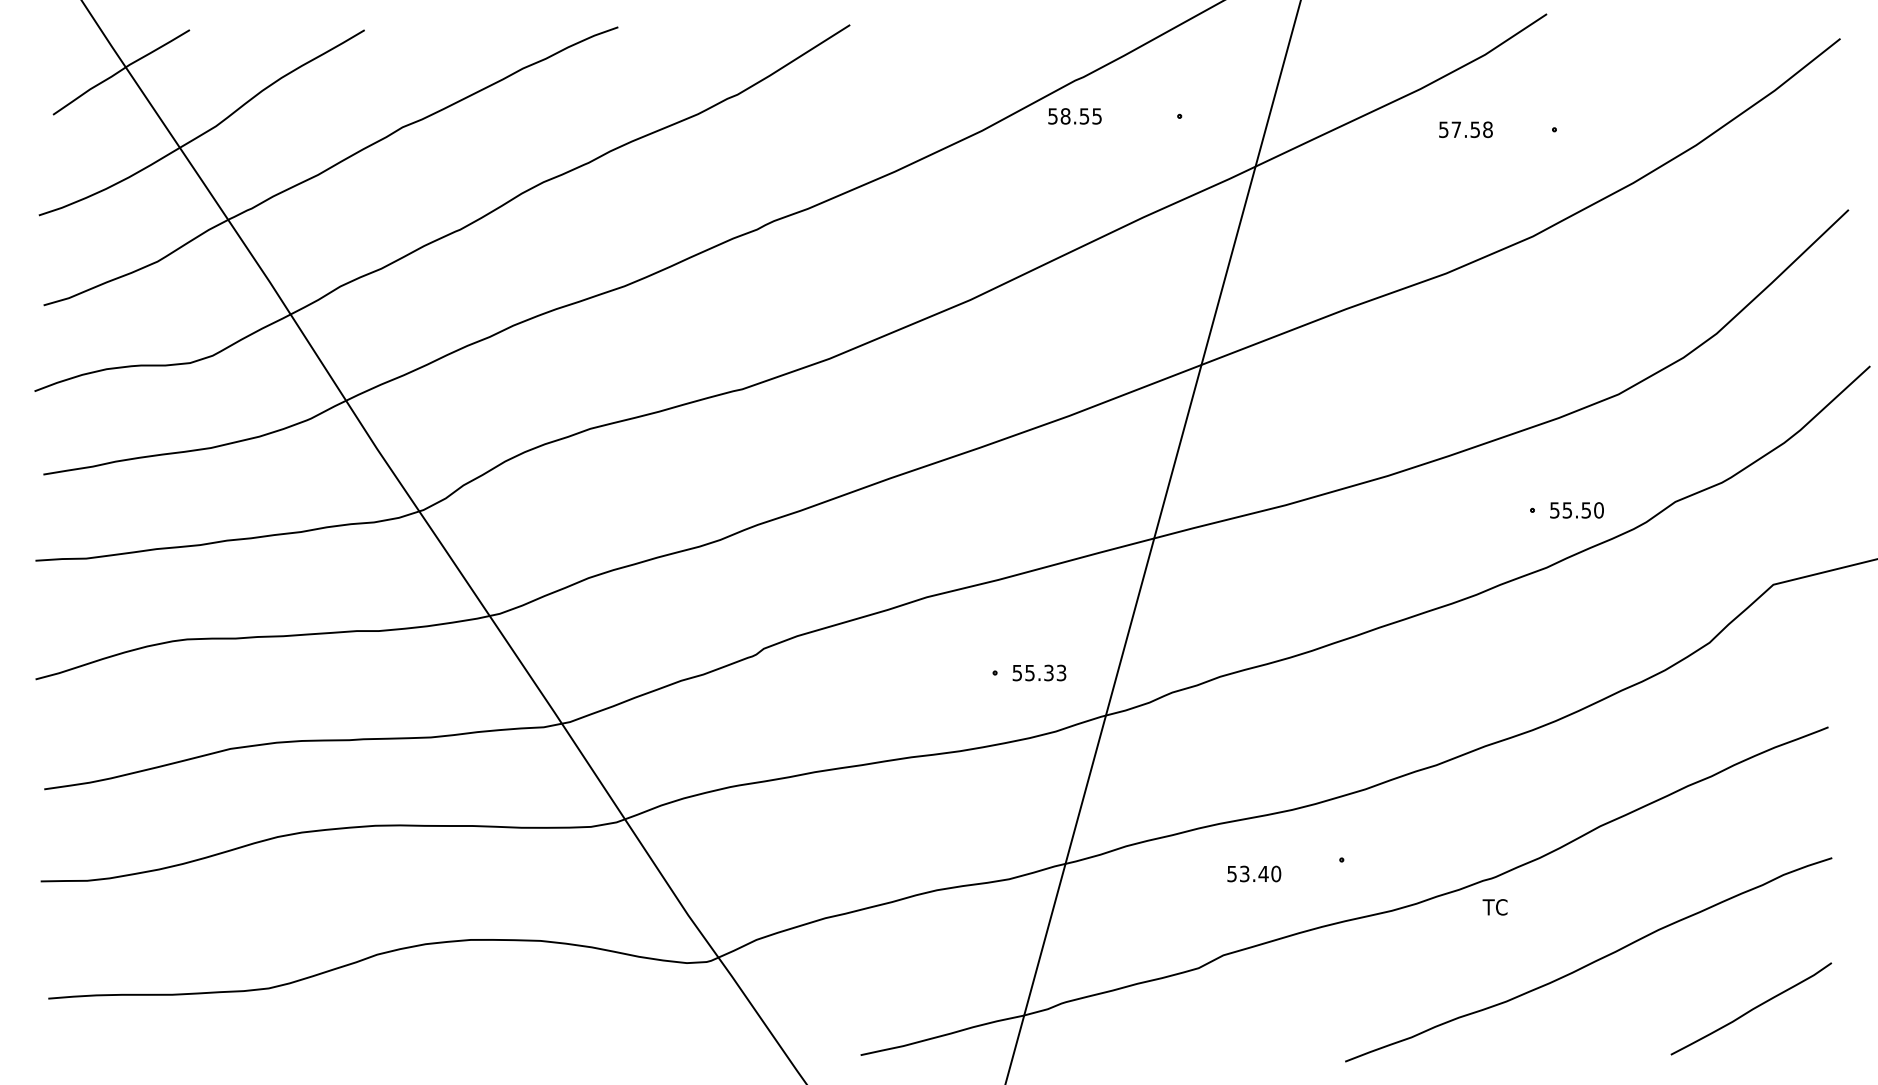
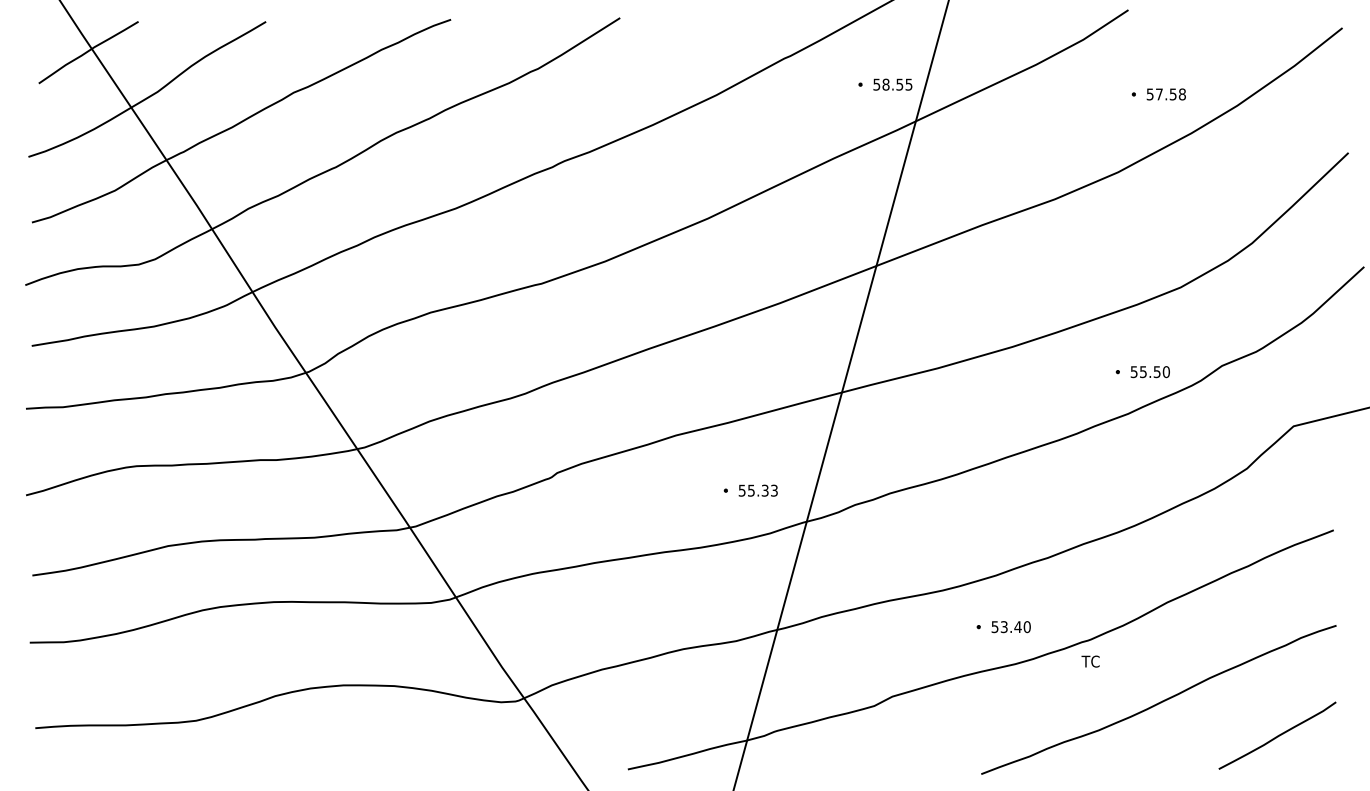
text: (1074, 116) -> (892, 84), moved
text: (1465, 129) -> (1166, 94), moved
text: (1254, 873) -> (1011, 626), moved

